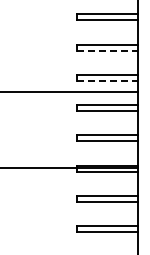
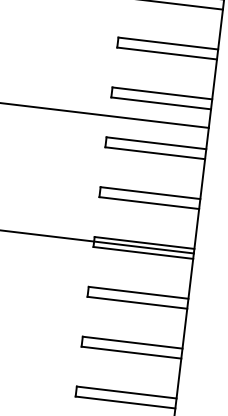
line: (107, 50) -> (167, 53), dashed -> solid
line: (107, 80) -> (161, 102), dashed -> solid

